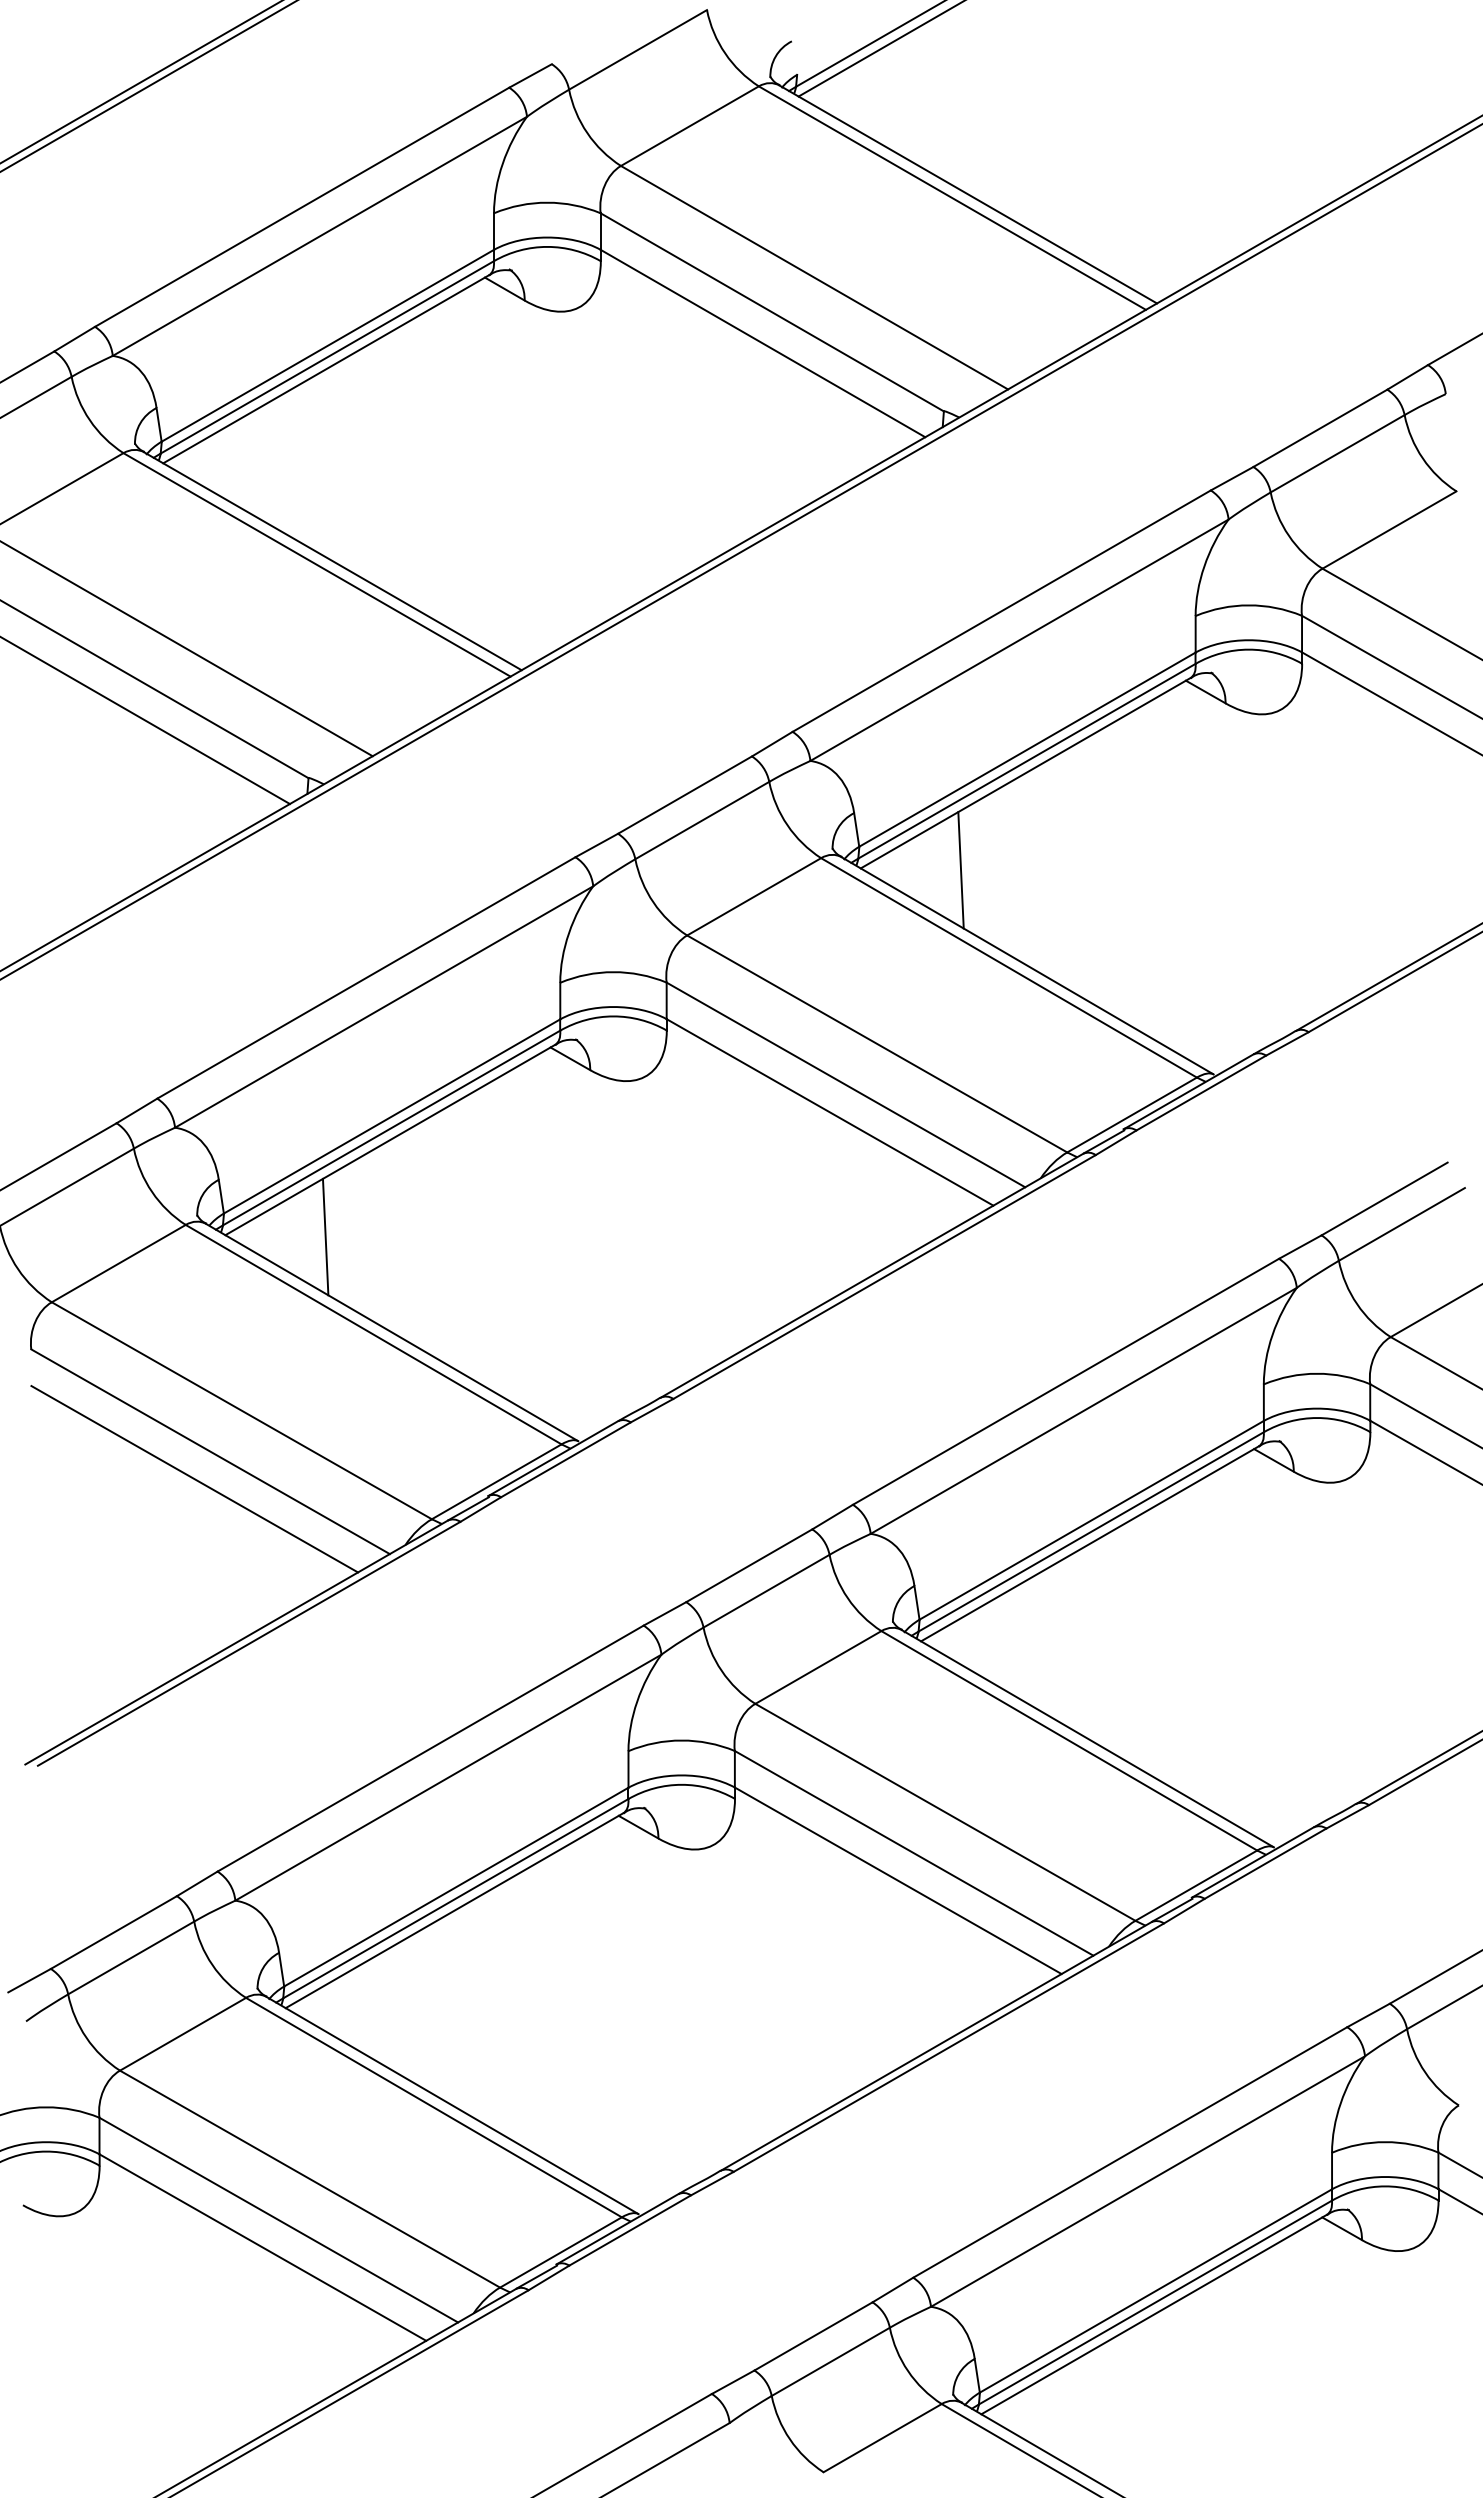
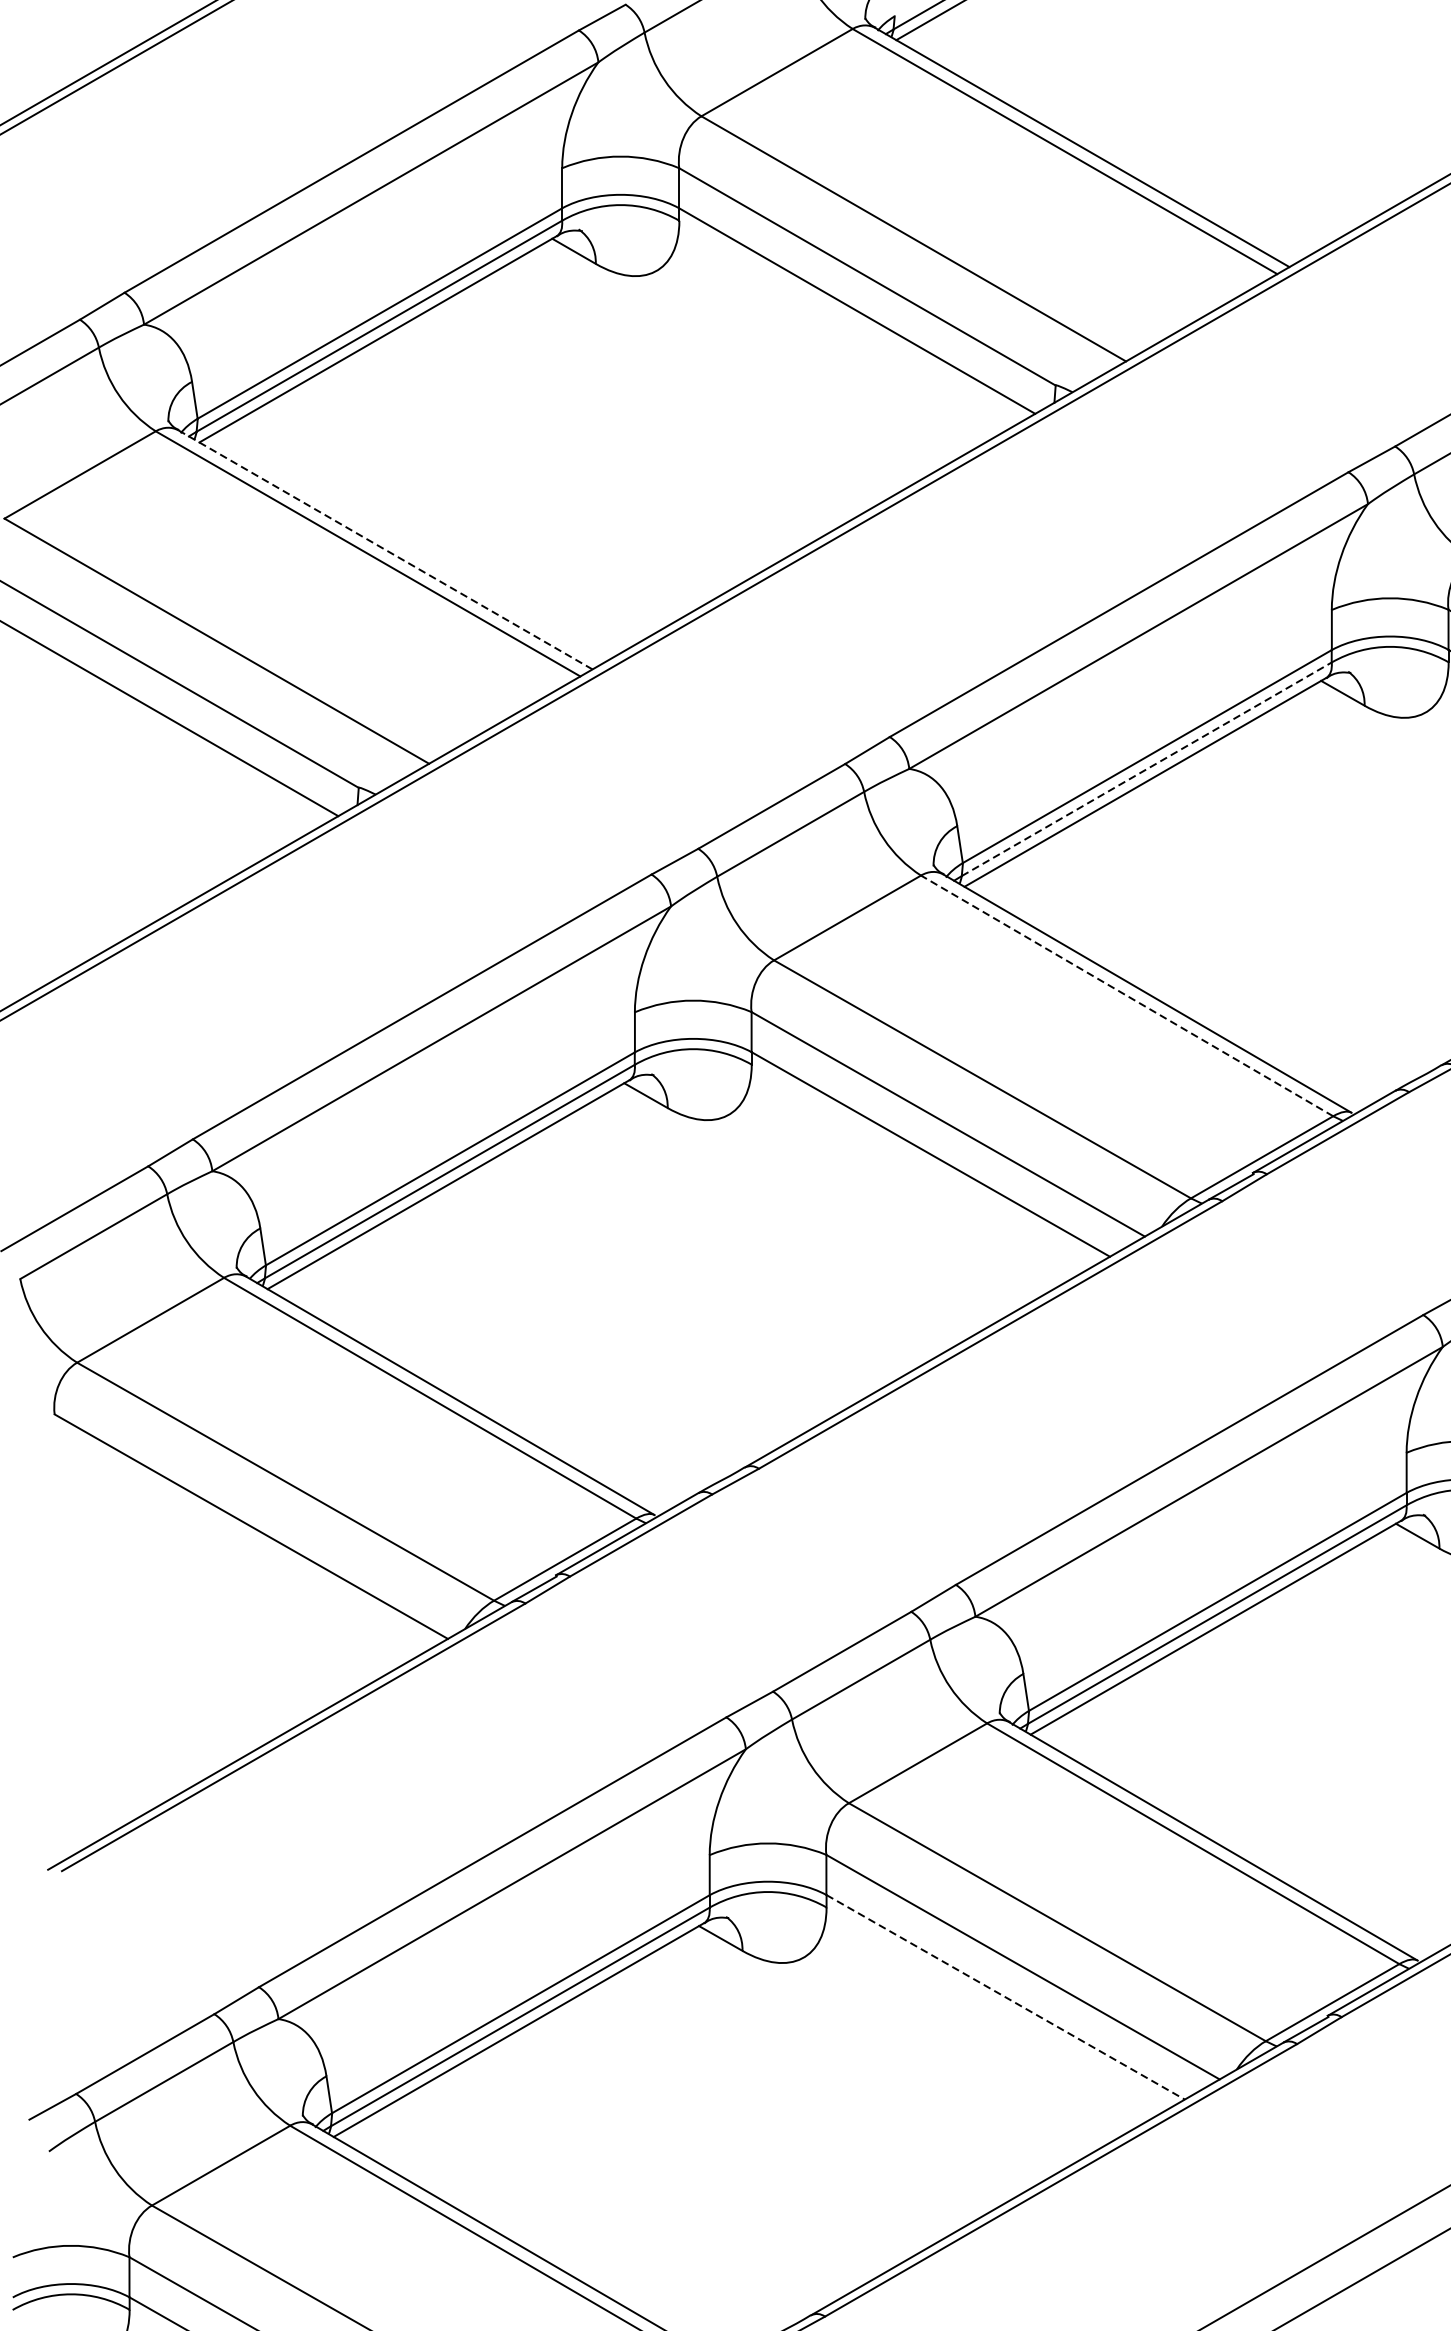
line: (333, 561) -> (386, 550), solid -> dashed
line: (1026, 761) -> (1146, 769), solid -> dashed
line: (960, 870) -> (1073, 889), removed
line: (1009, 967) -> (1127, 995), solid -> dashed
line: (325, 1236) -> (377, 1290), removed
line: (194, 1479) -> (233, 1557), removed
line: (898, 1881) -> (1005, 1998), solid -> dashed

